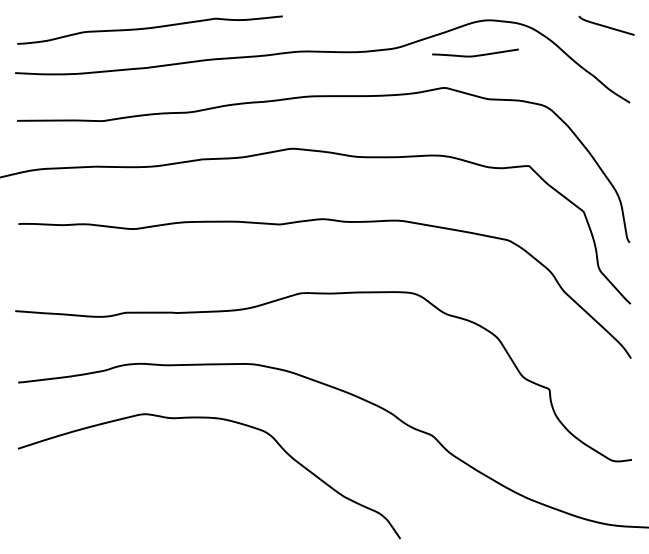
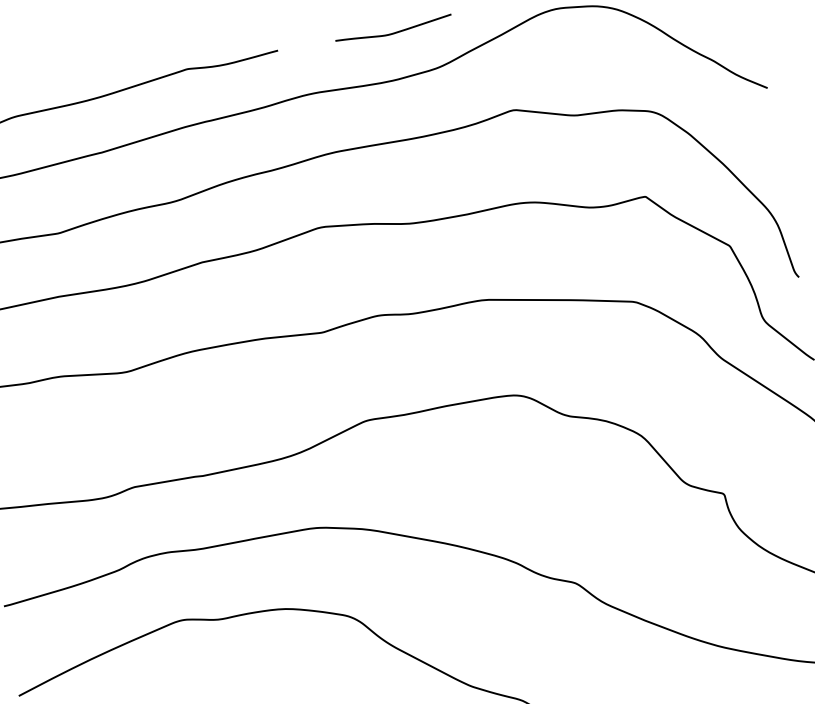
curve: (477, 54) -> (396, 30), moved

